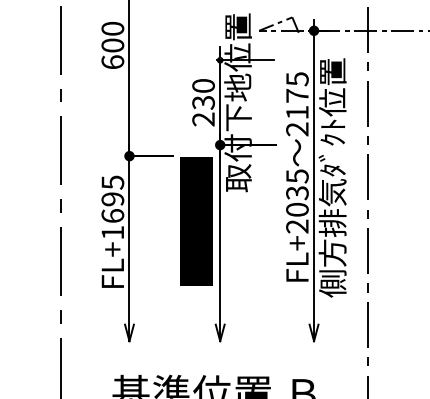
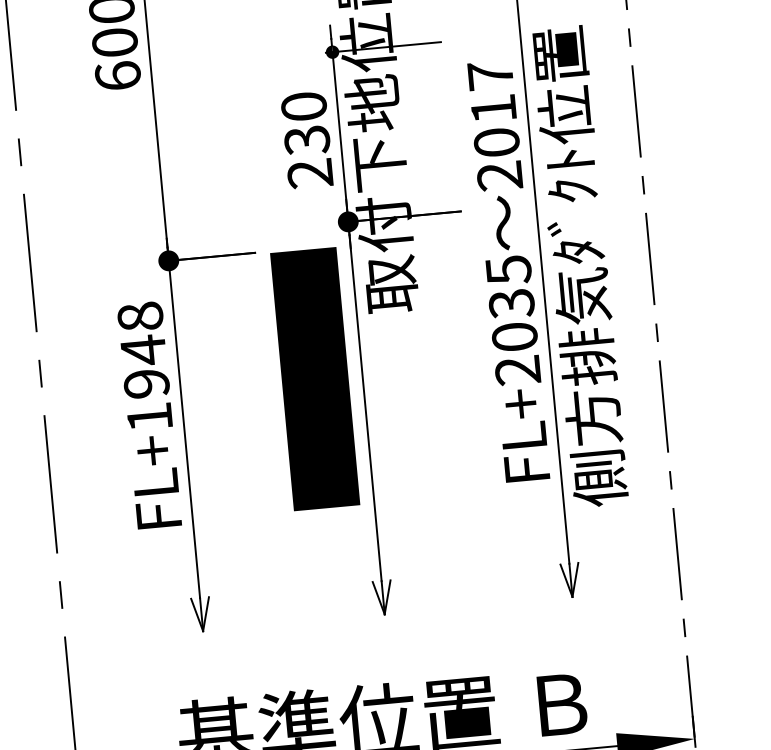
text: (297, 95) -> (493, 108), 2175 -> 2017
text: (112, 198) -> (142, 348), FL+1695 -> FL+1948

